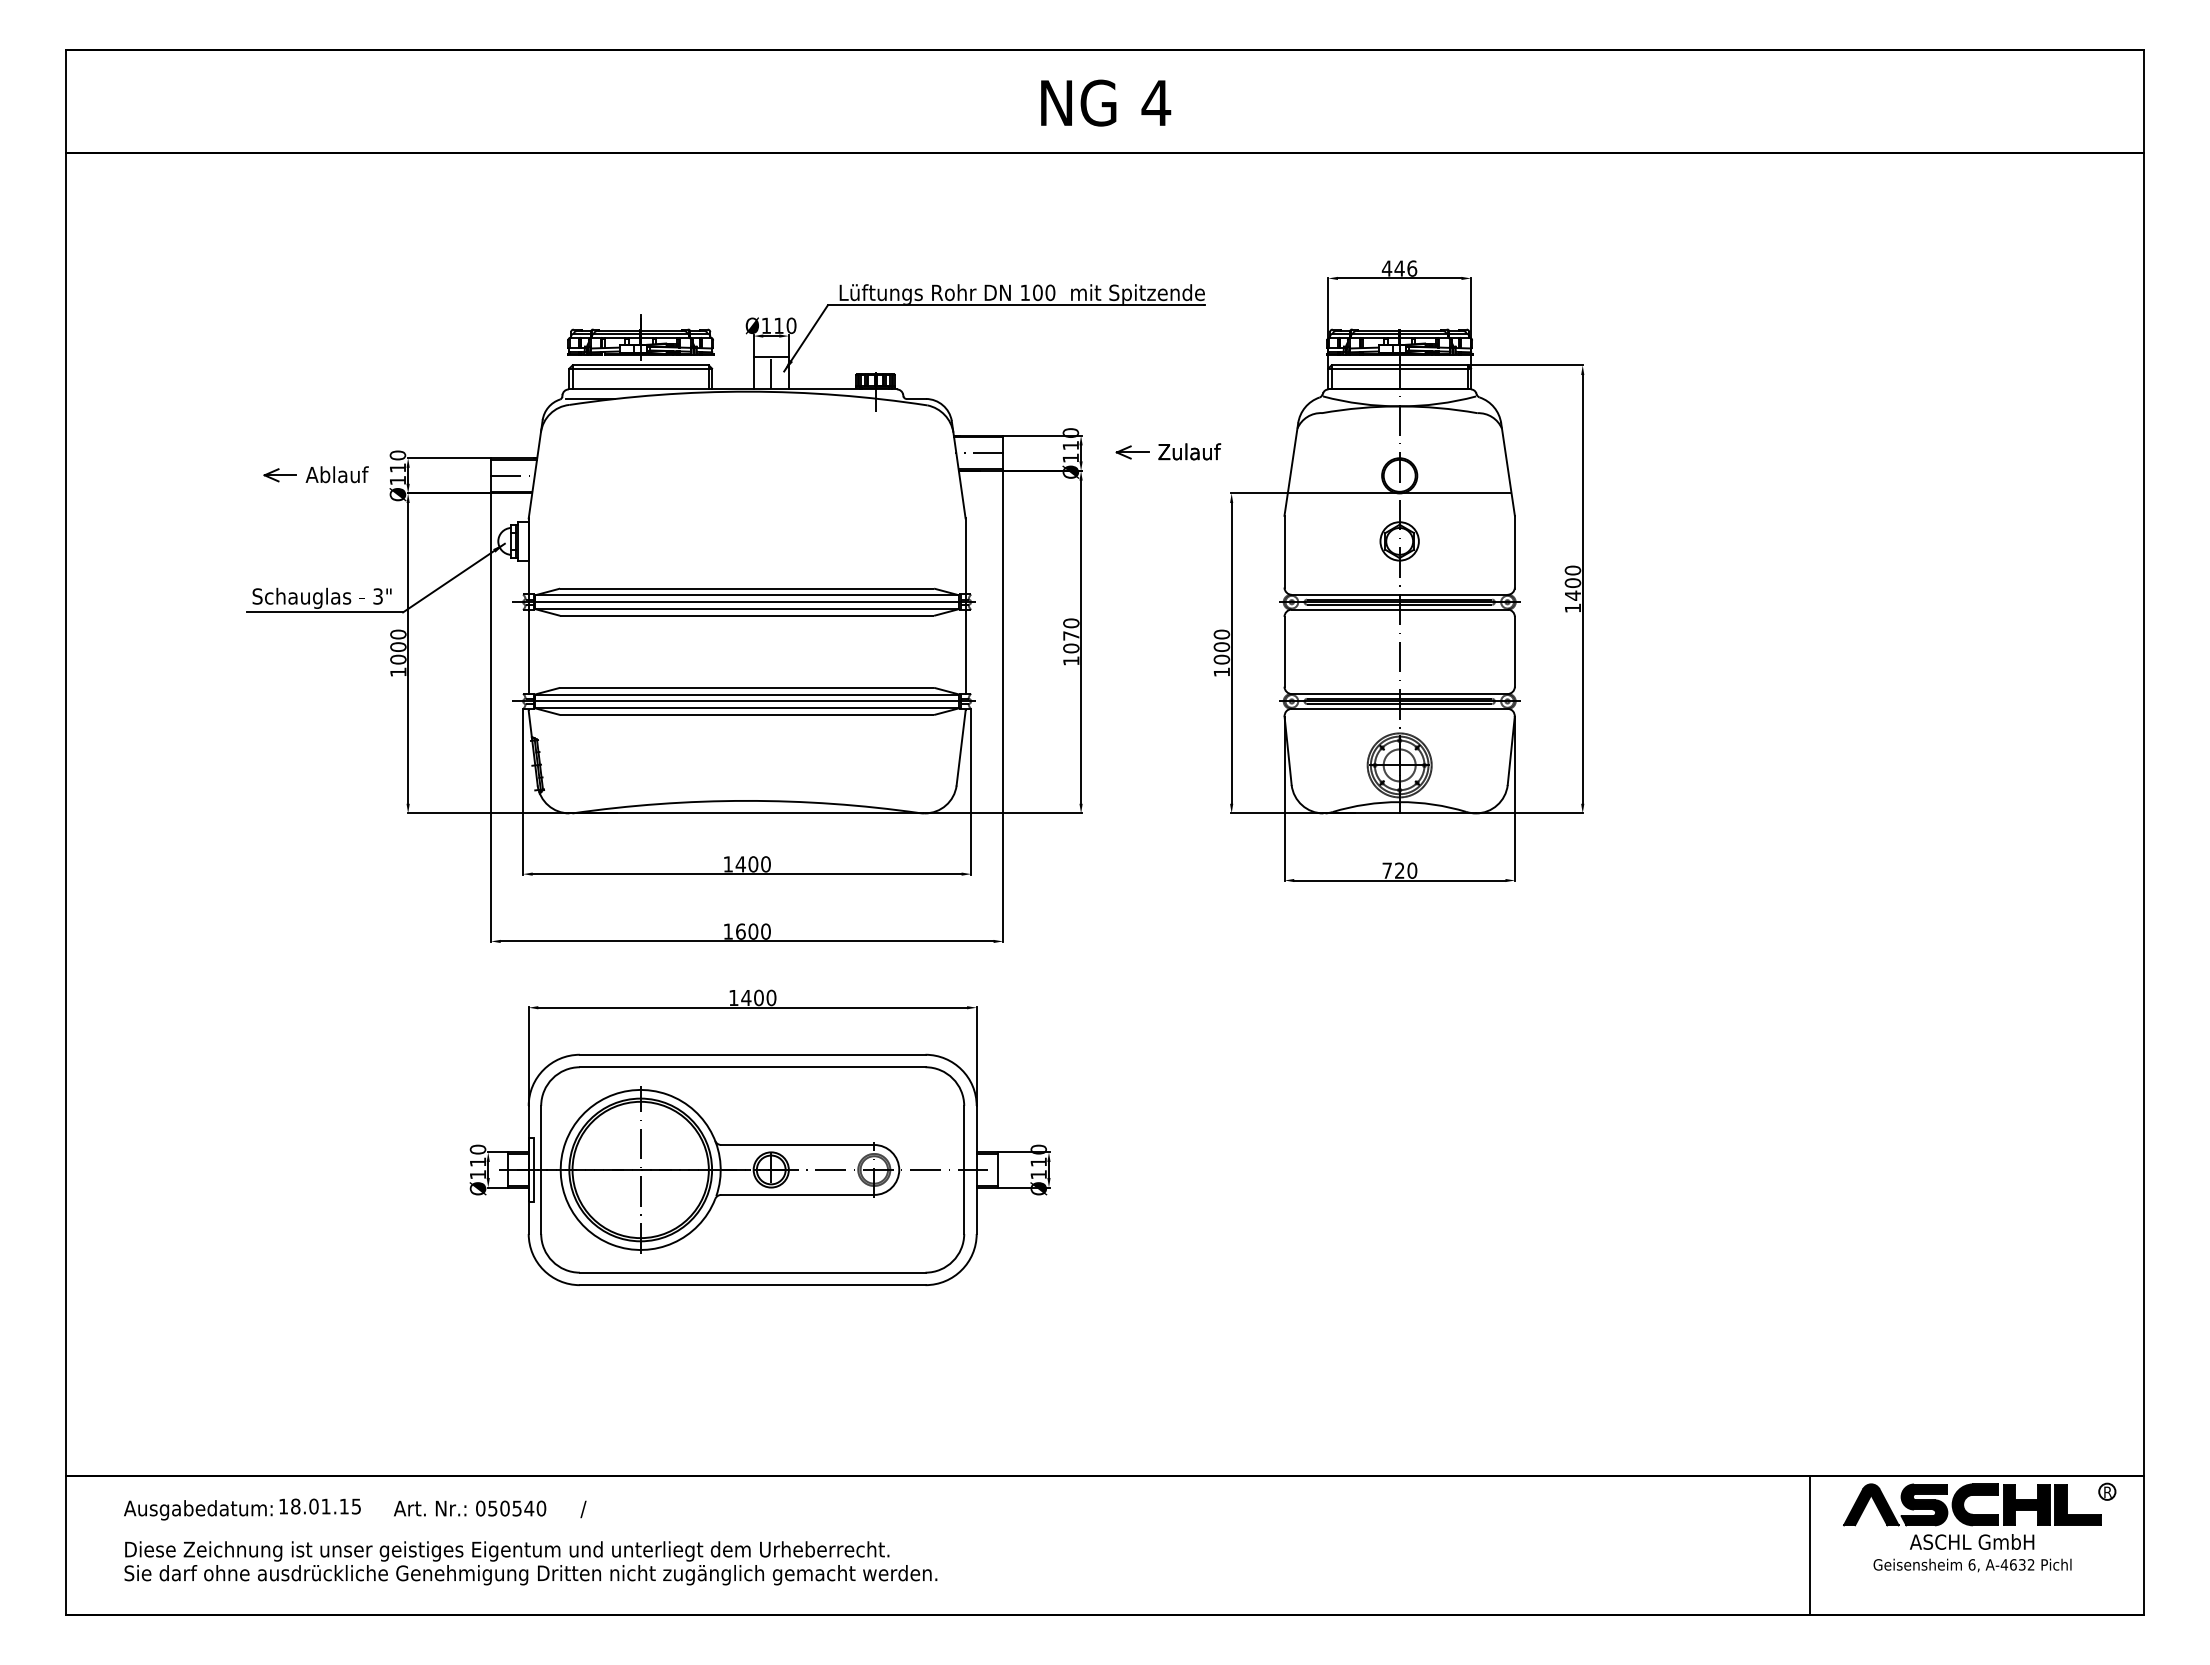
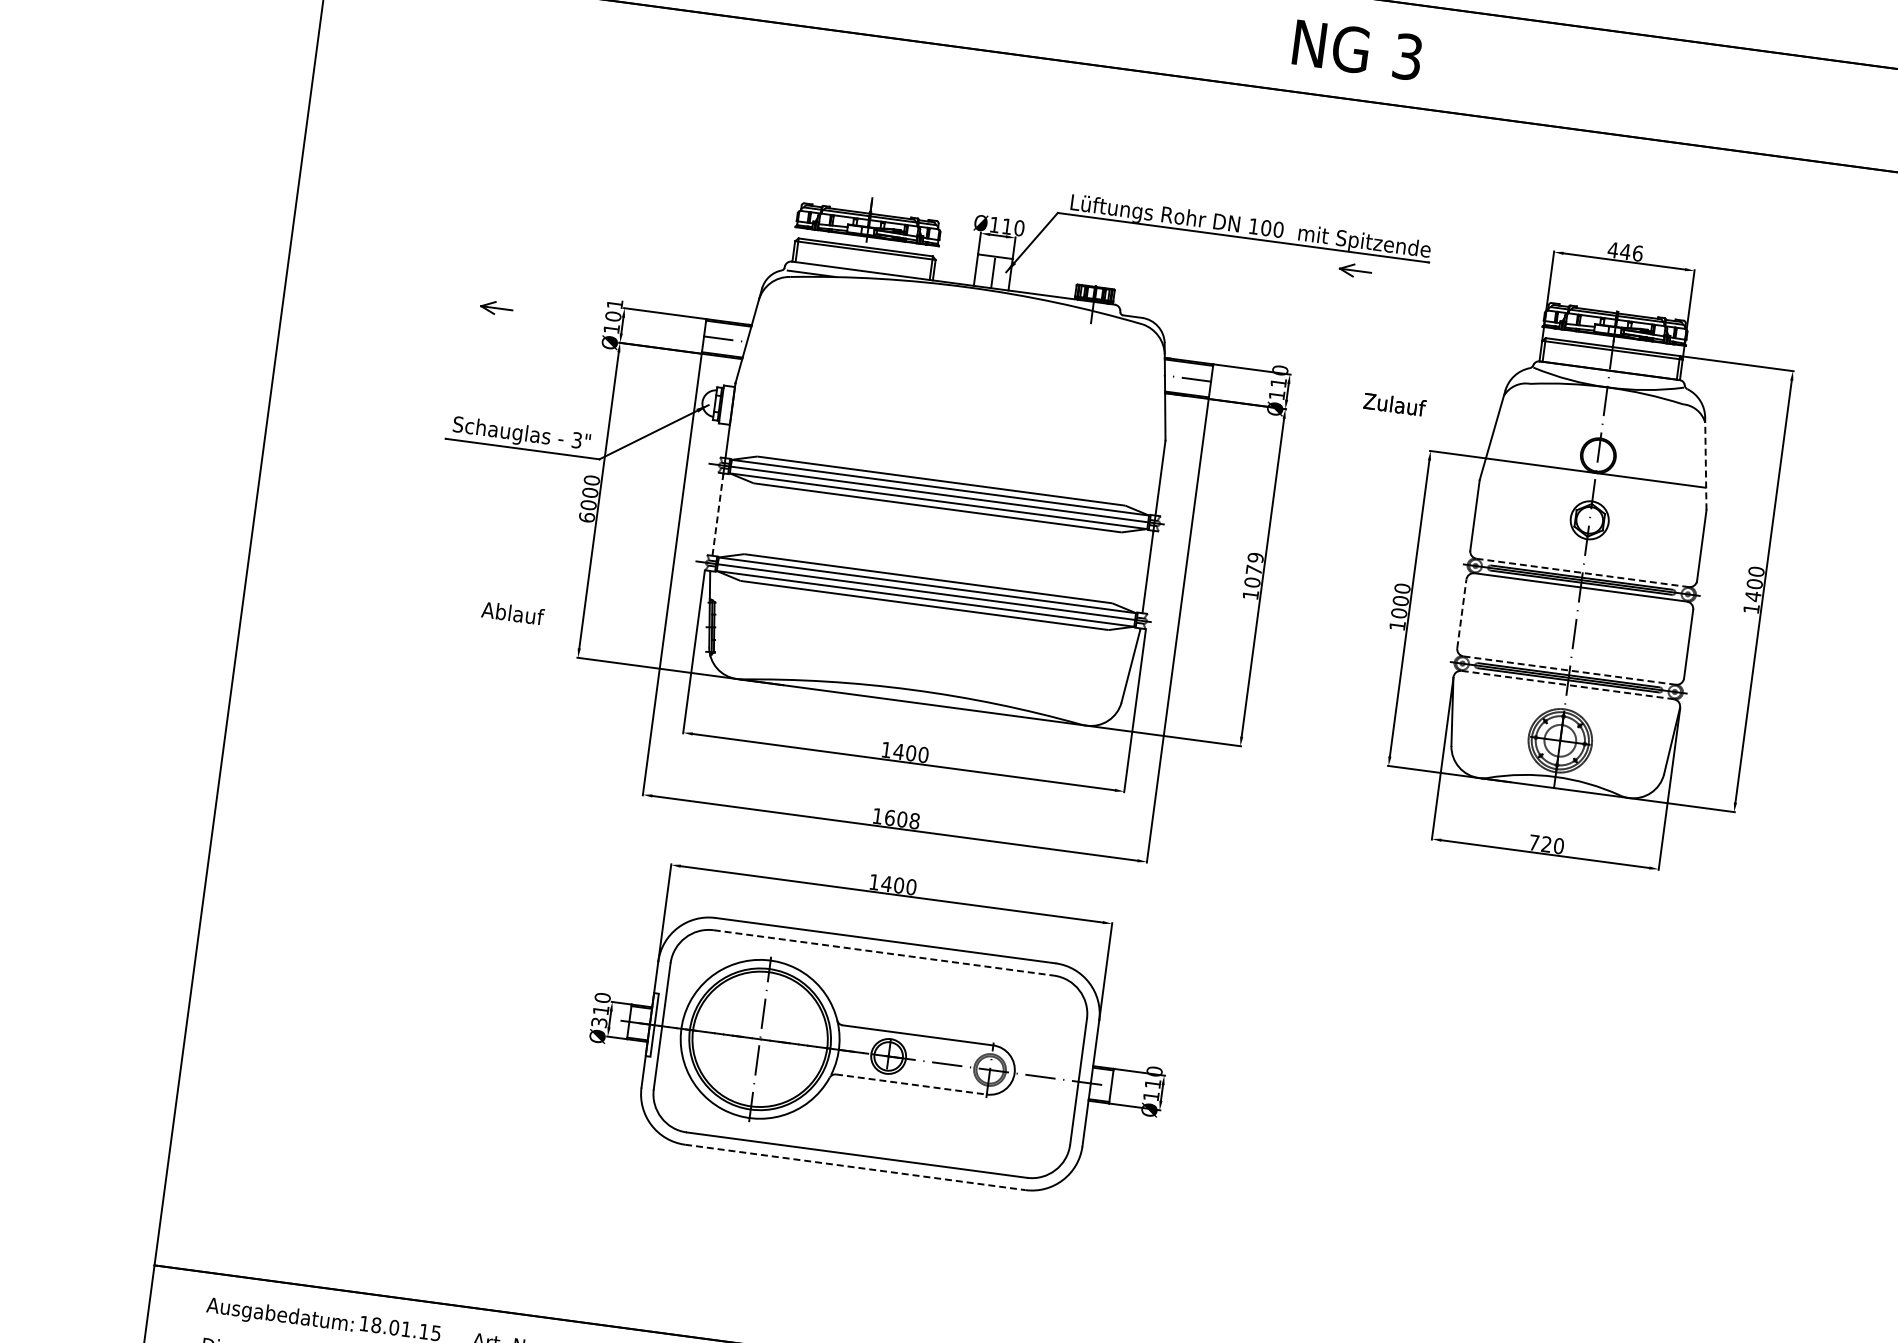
text: (1156, 102) -> (1408, 56), 4 -> 3
part: (1132, 452) -> (1355, 270), moved
text: (397, 461) -> (613, 310), Ø110 -> Ø101
line: (1507, 468) -> (1705, 462), solid -> dashed
text: (336, 474) -> (512, 613), moved
line: (1400, 594) -> (1583, 572), solid -> dashed
text: (1071, 623) -> (1255, 558), 1070 -> 1079
line: (528, 651) -> (717, 514), solid -> dashed
line: (1284, 651) -> (1461, 613), solid -> dashed
text: (398, 672) -> (587, 517), 1000 -> 6000
line: (1400, 694) -> (1570, 671), solid -> dashed
line: (1400, 708) -> (1568, 684), solid -> dashed
text: (765, 931) -> (914, 820), 1600 -> 1608
line: (752, 1067) -> (883, 953), solid -> dashed
text: (477, 1174) -> (598, 1022), Ø110 -> Ø310
line: (797, 1194) -> (911, 1084), solid -> dashed
line: (752, 1285) -> (855, 1167), solid -> dashed

